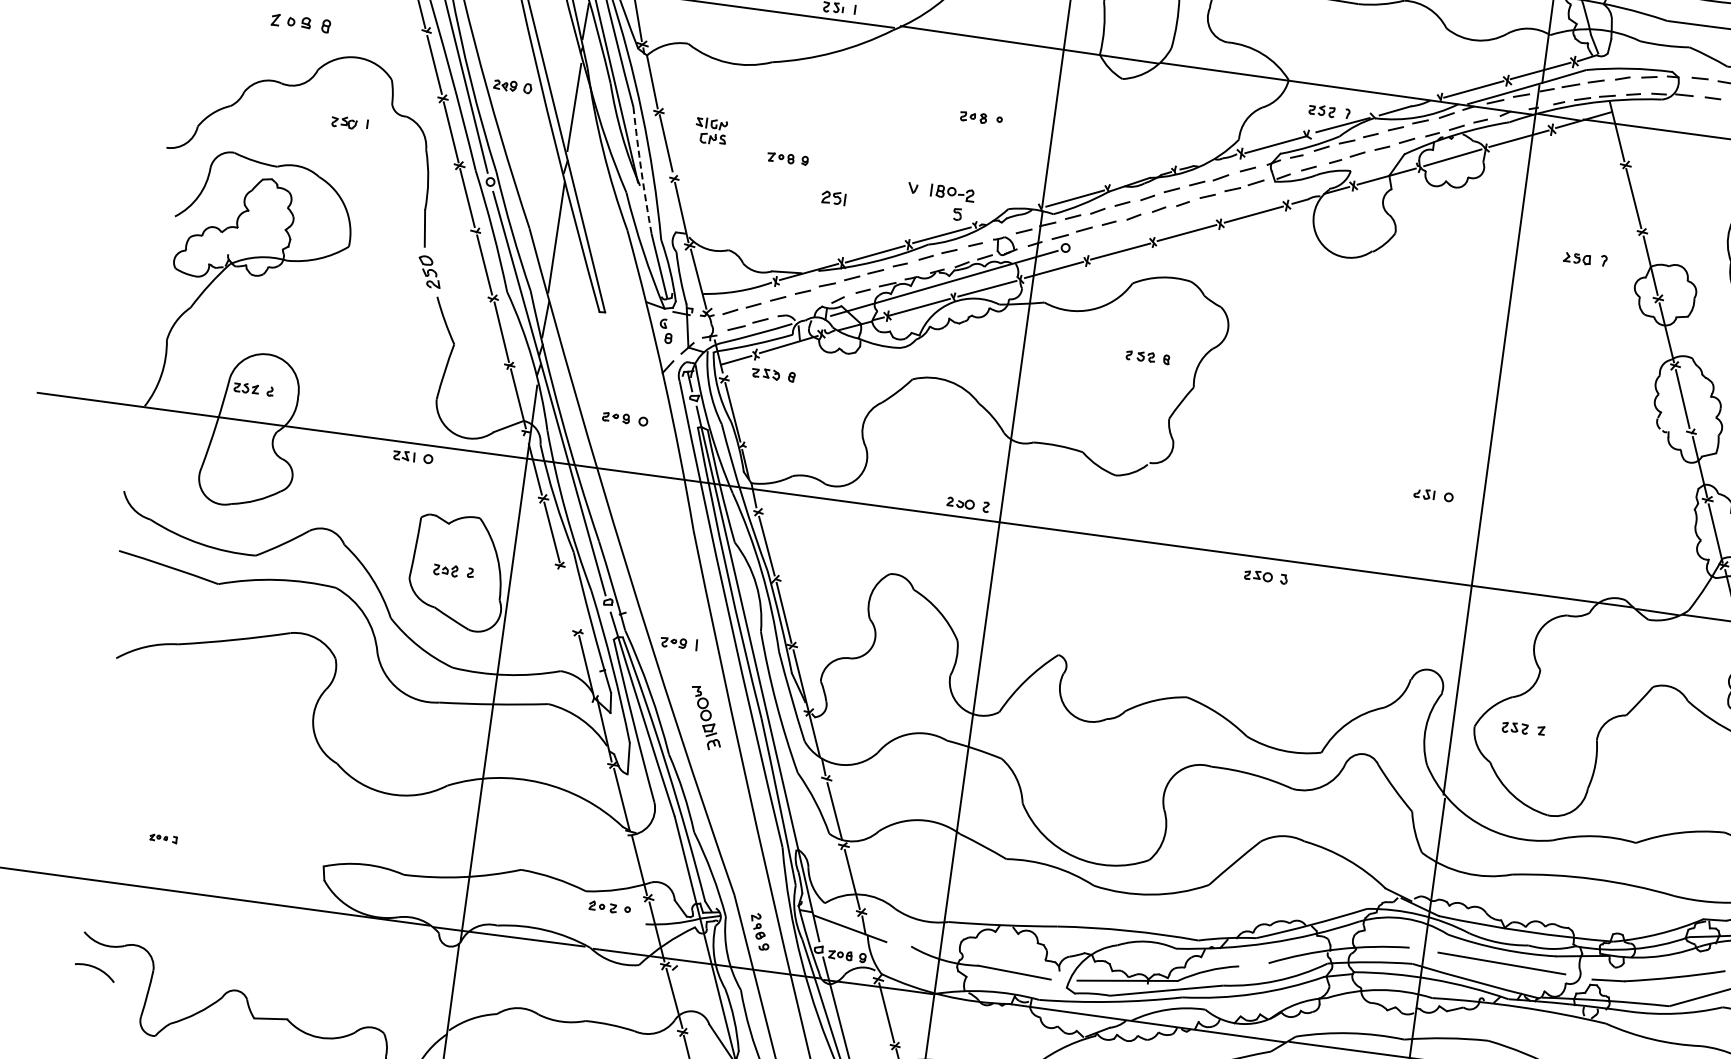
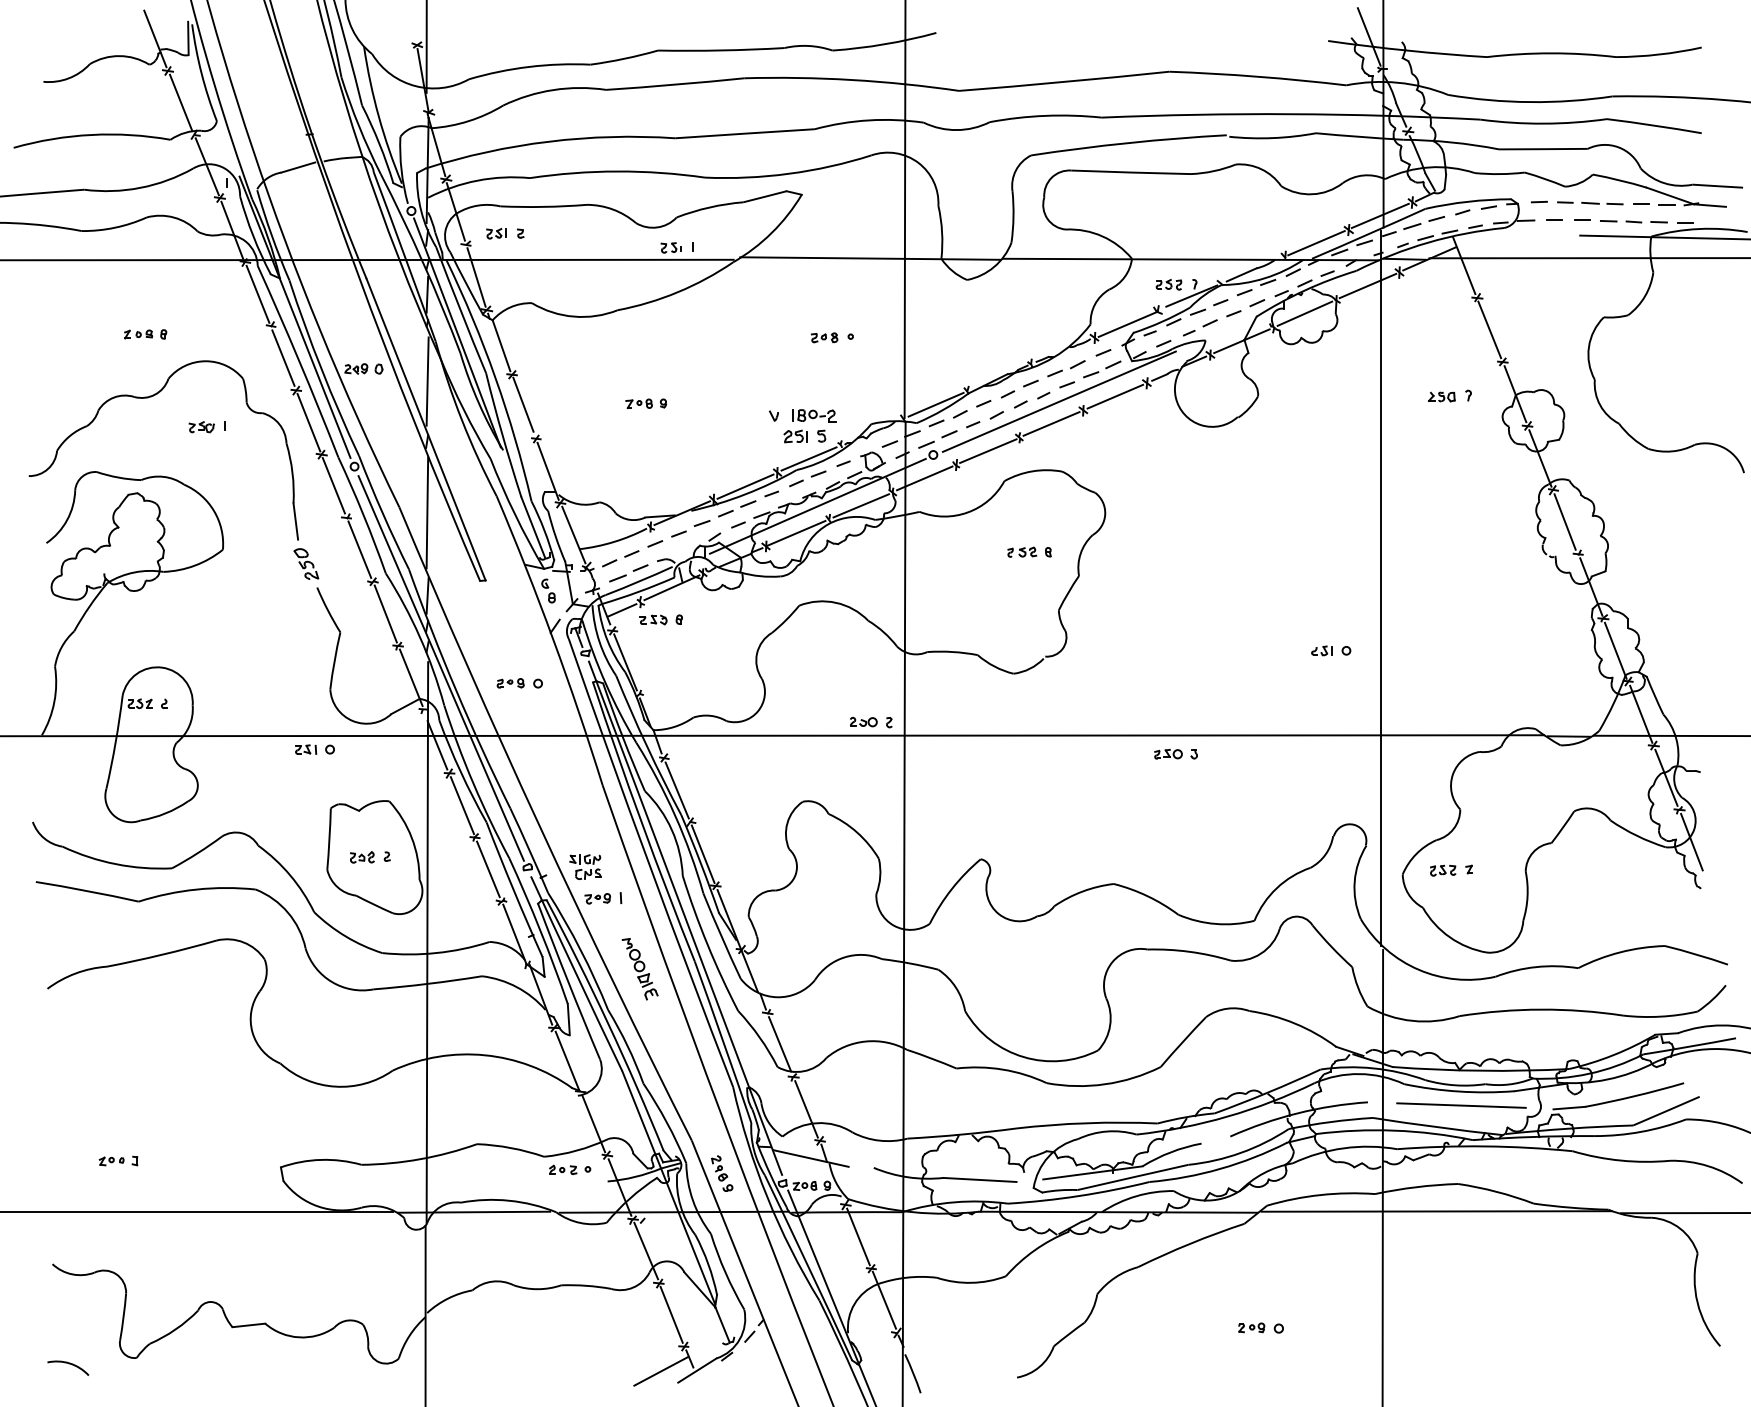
part: (301, 23) -> (145, 334), size x0.71
part: (711, 130) -> (585, 866), moved
arc: (641, 170) -> (502, 435), dashed -> solid
part: (833, 197) -> (795, 436), moved
line: (1196, 211) -> (1058, 401), added
line: (569, 599) -> (488, 869), added
part: (163, 837) -> (118, 1160), size x1.43
arc: (95, 969) -> (68, 1364), moved

